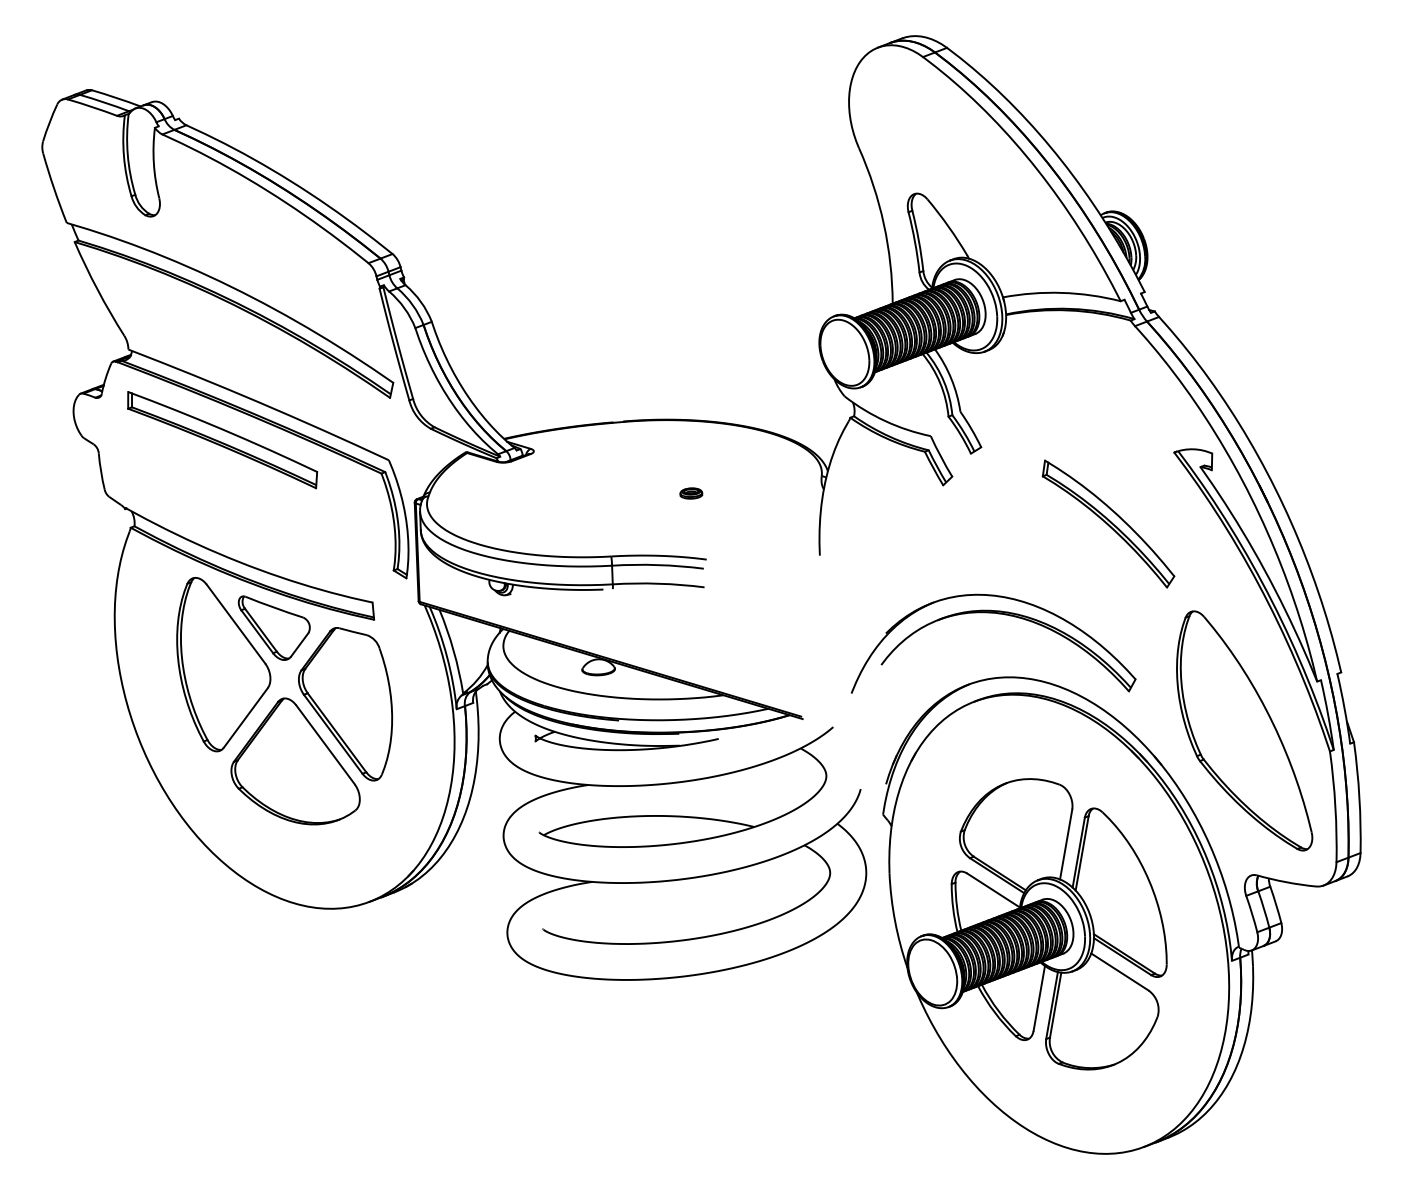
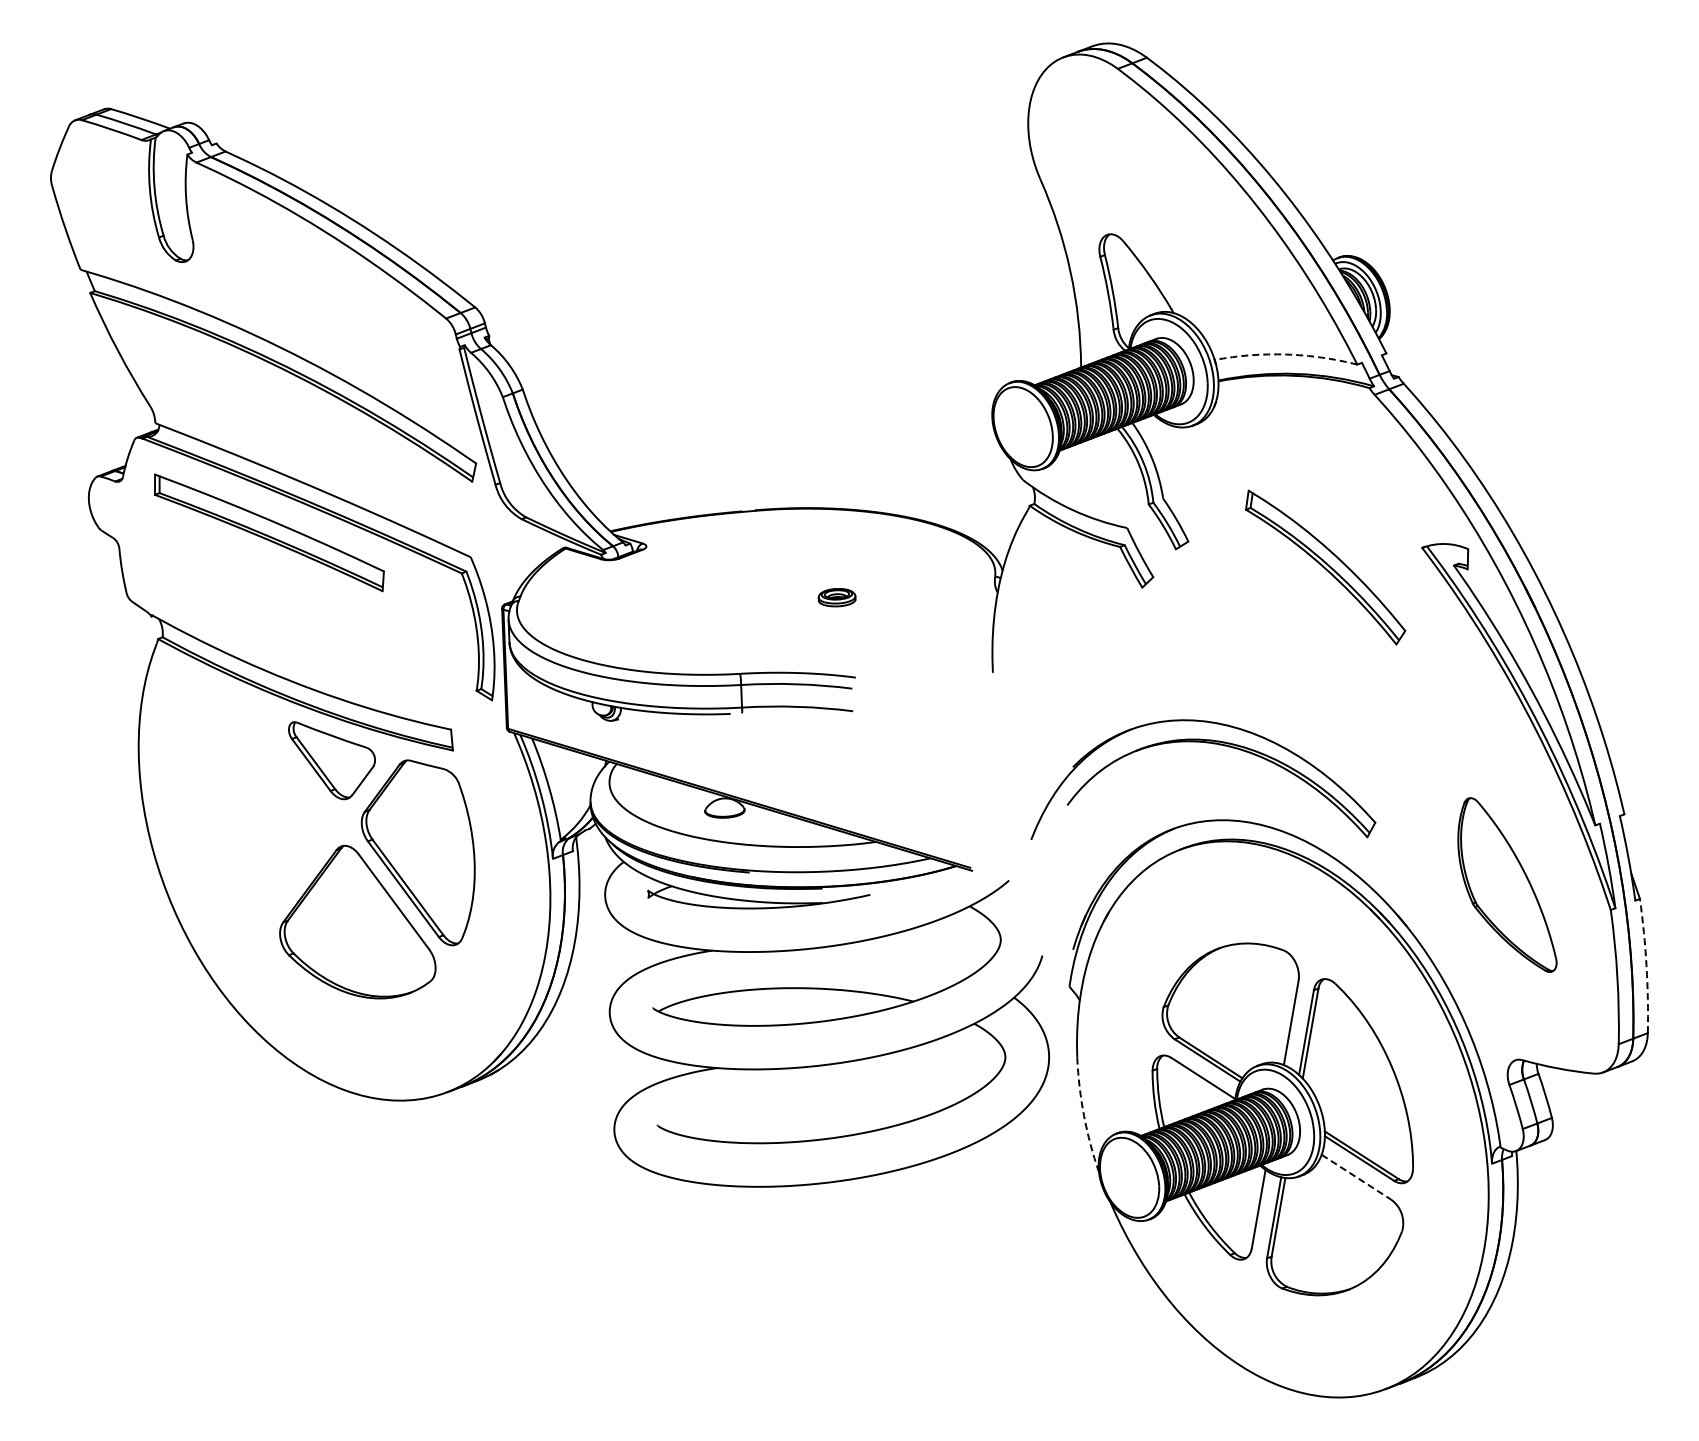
arc: (1062, 292) -> (1286, 354), solid -> dashed
part: (691, 493) -> (837, 597), size x1.4
part: (1108, 524) -> (1325, 567), moved
part: (223, 664) -> (270, 804), removed
part: (1244, 730) -> (1507, 884), size x0.6
arc: (1359, 797) -> (1646, 965), solid -> dashed
arc: (895, 921) -> (1084, 1115), solid -> dashed
line: (1120, 972) -> (1356, 1177), solid -> dashed

